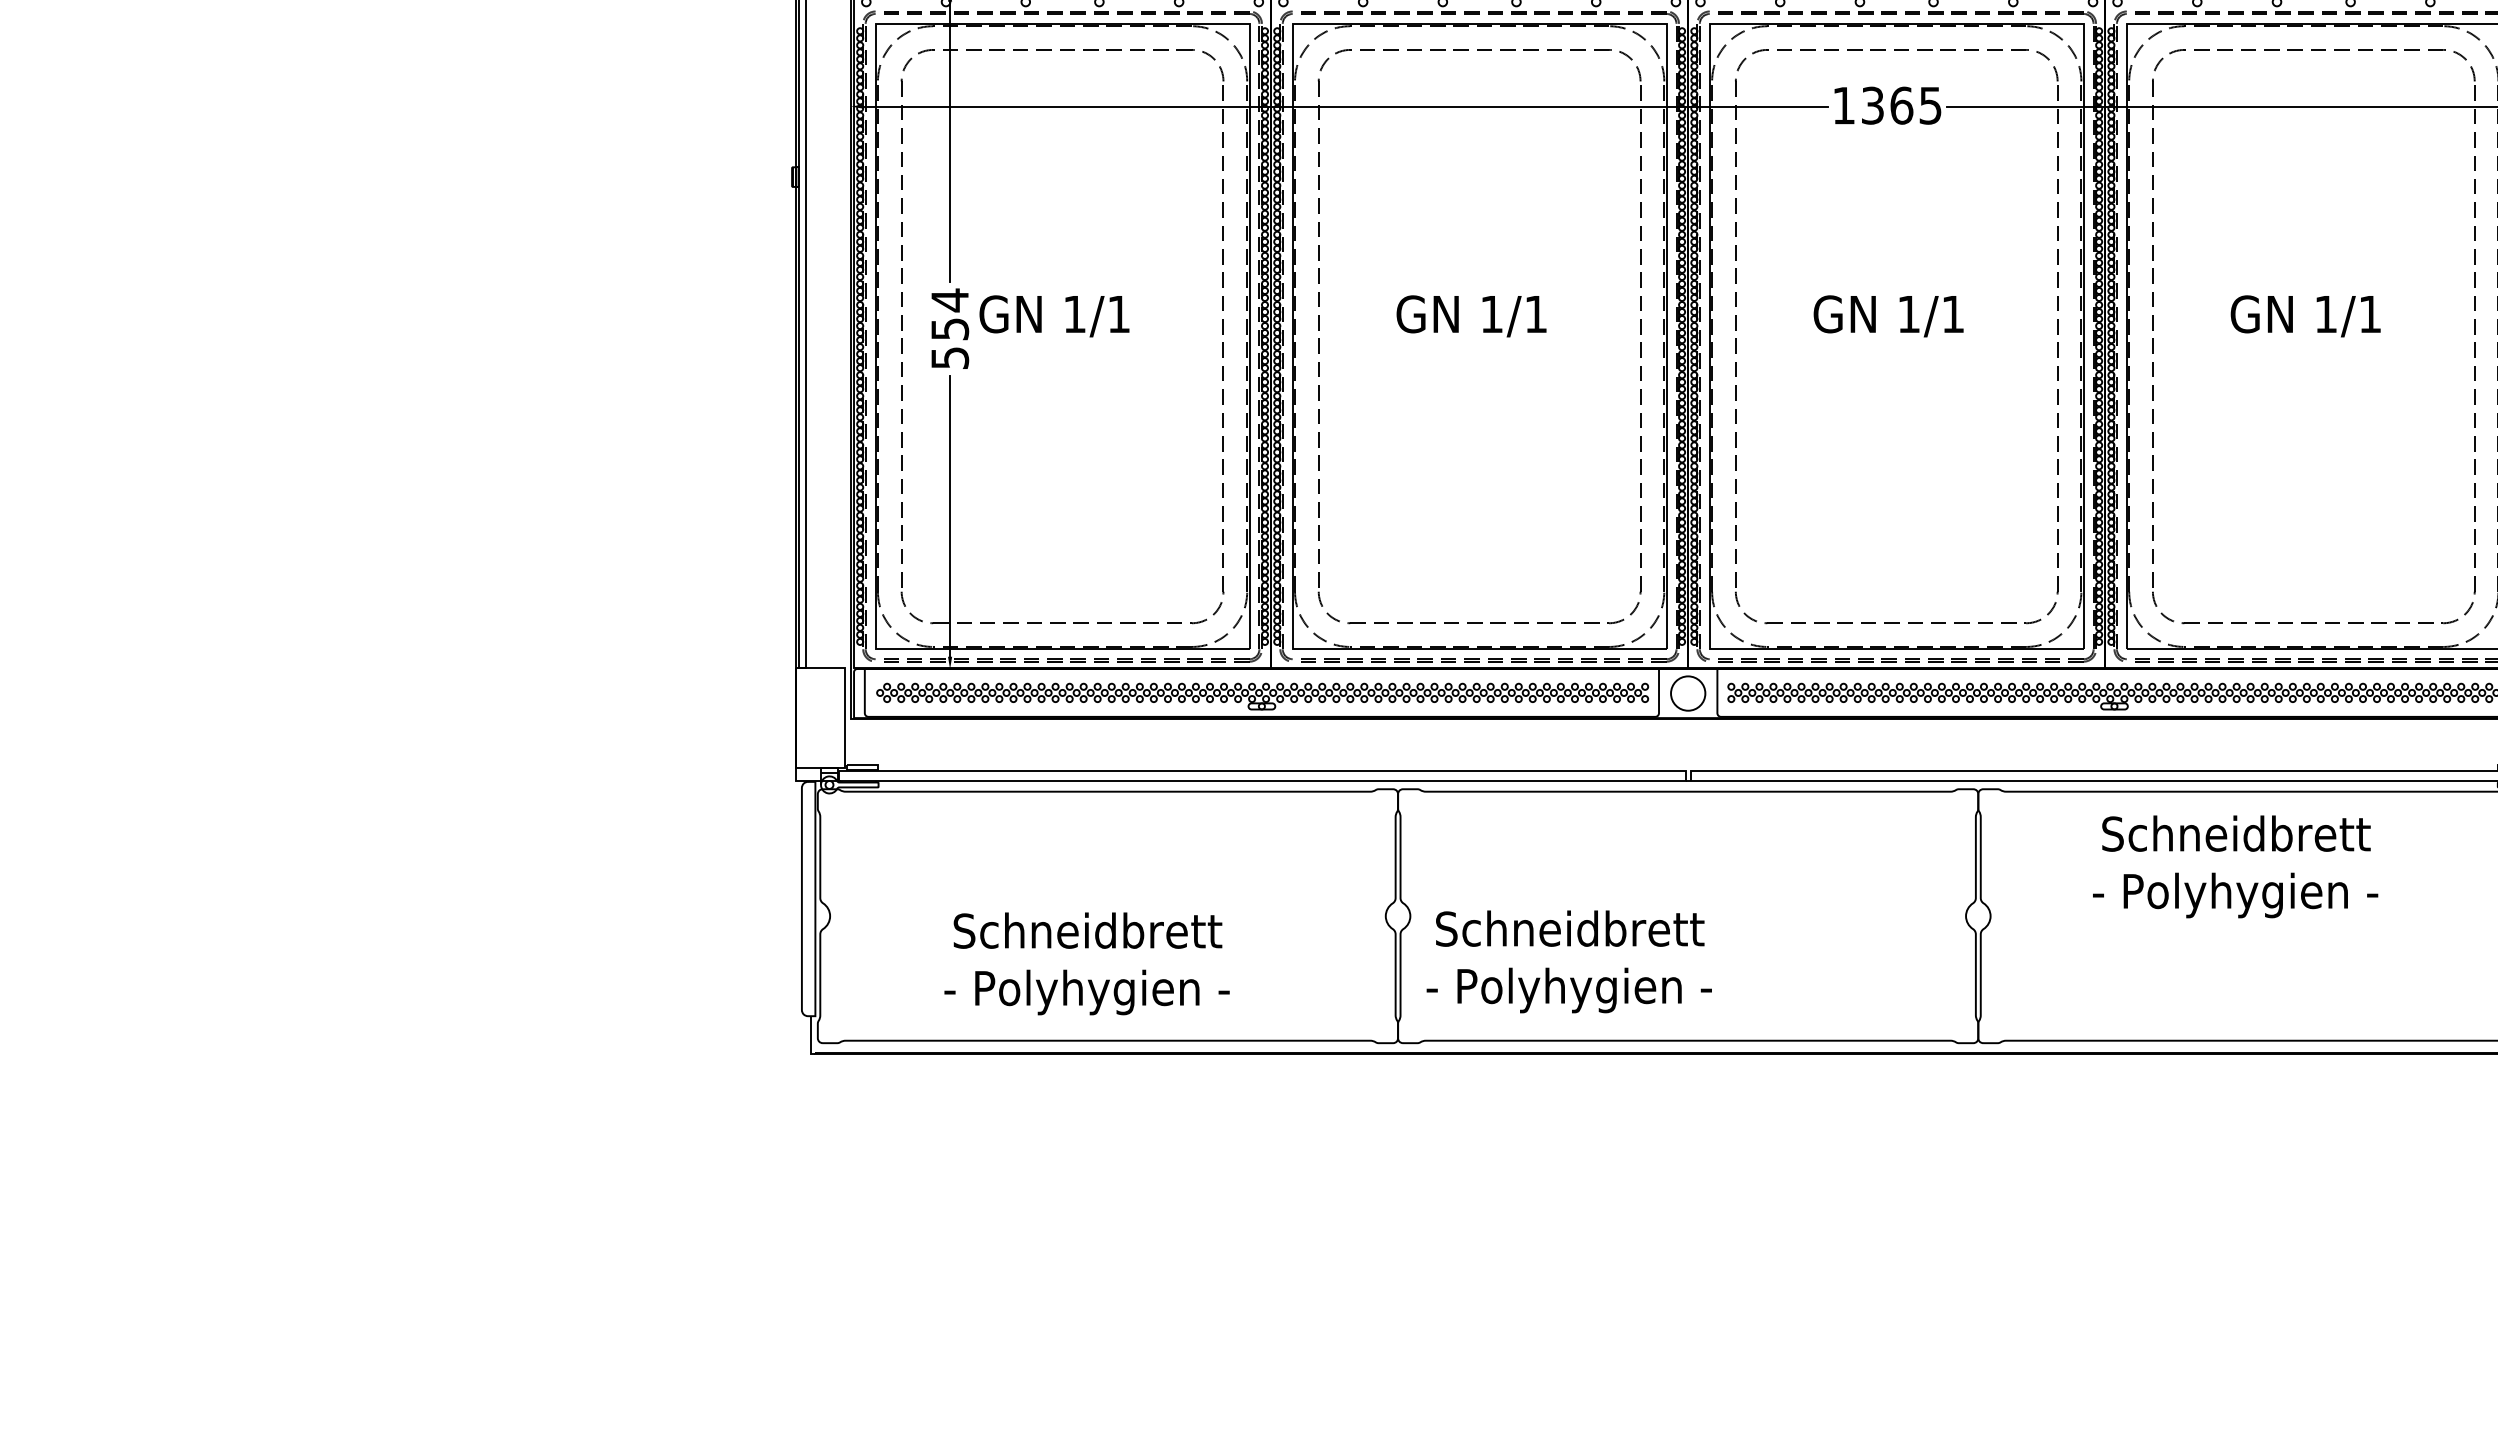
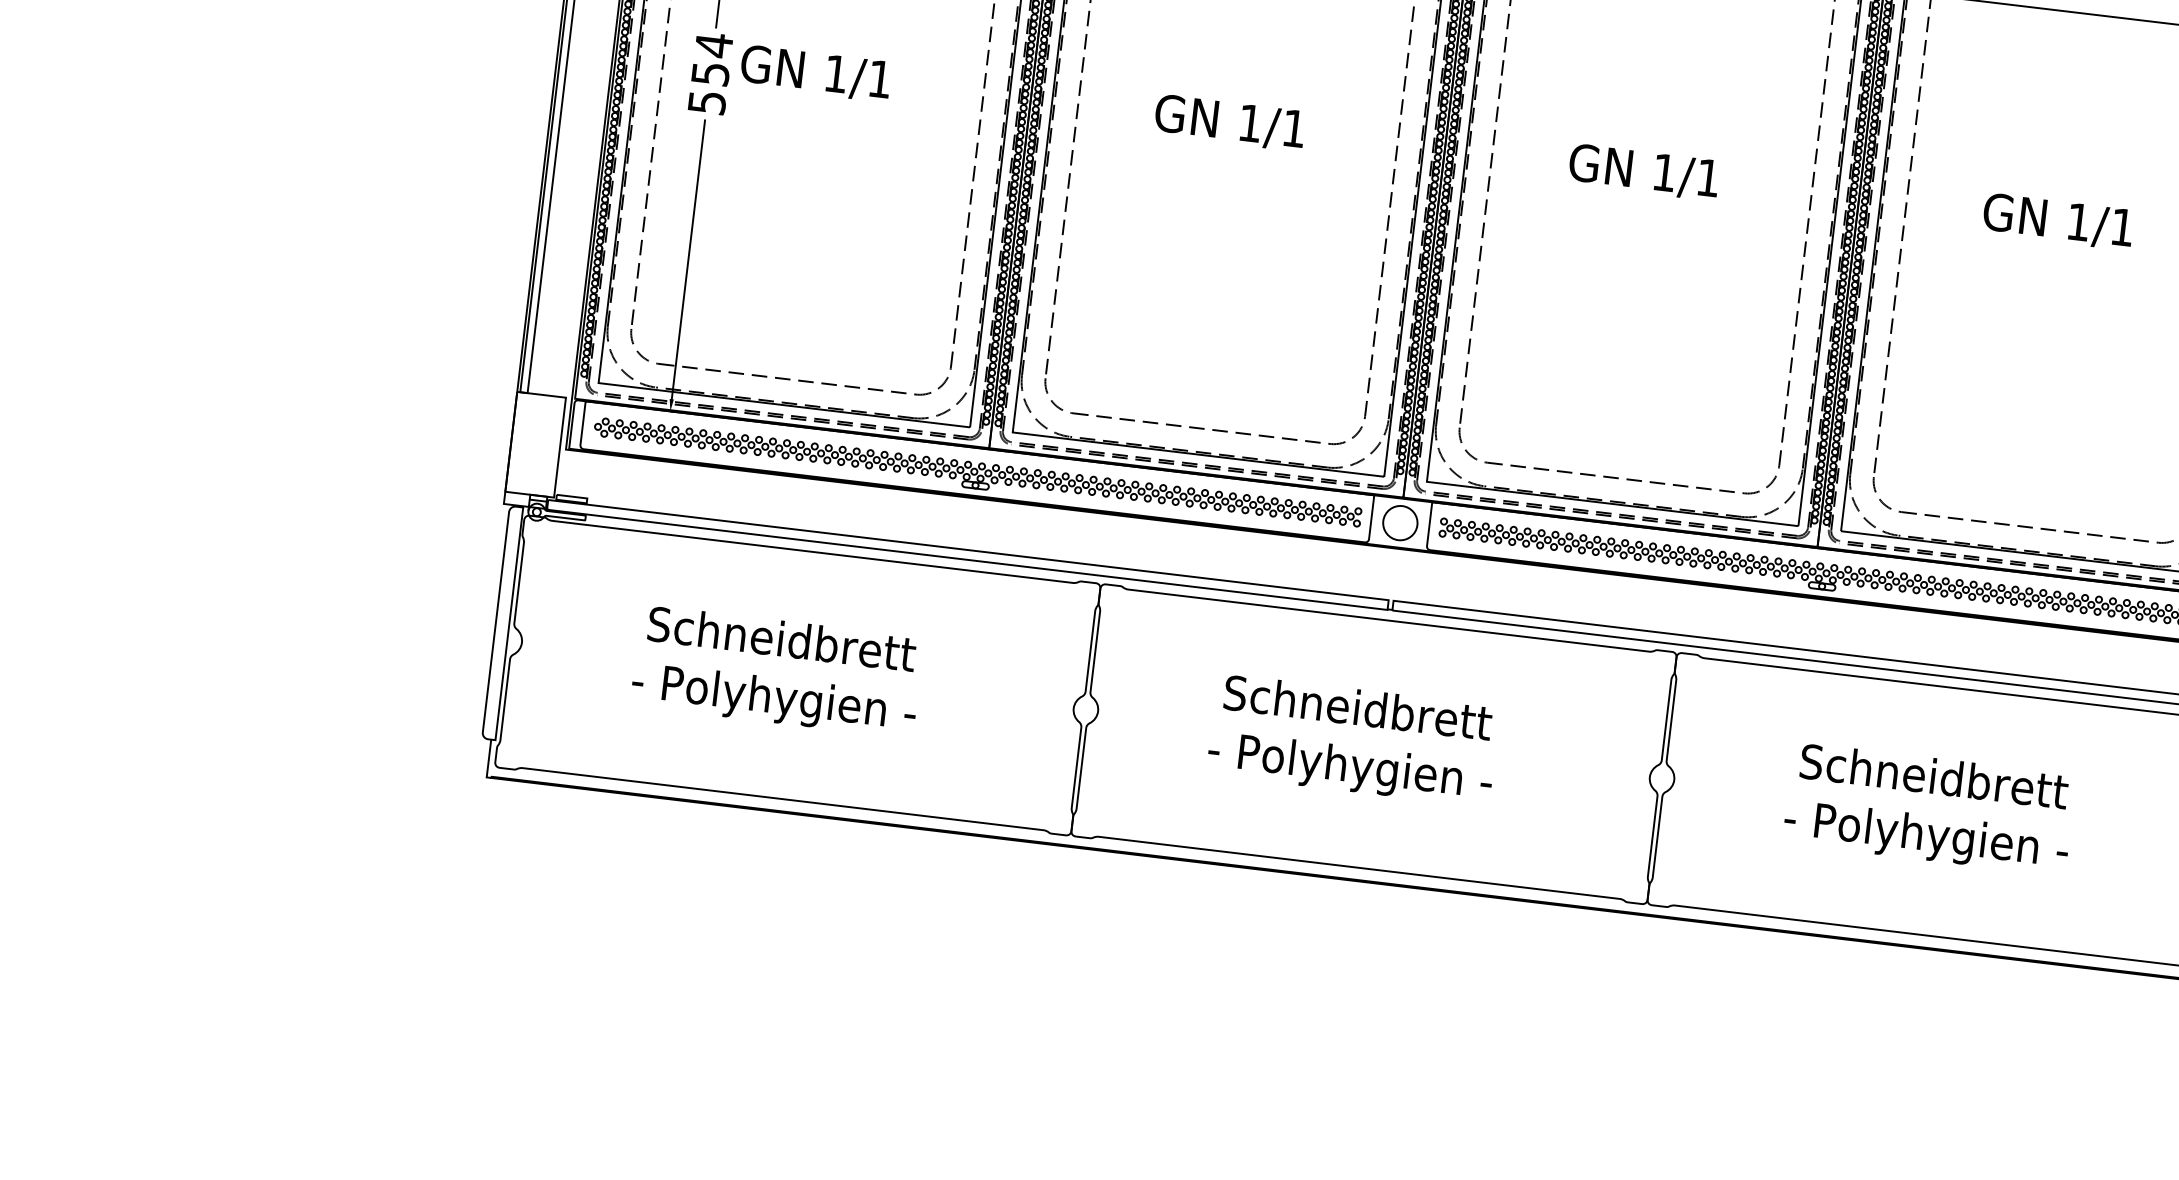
text: (2235, 866) -> (1929, 808), moved
text: (1568, 961) -> (1352, 739), moved
text: (1086, 963) -> (776, 671), moved

